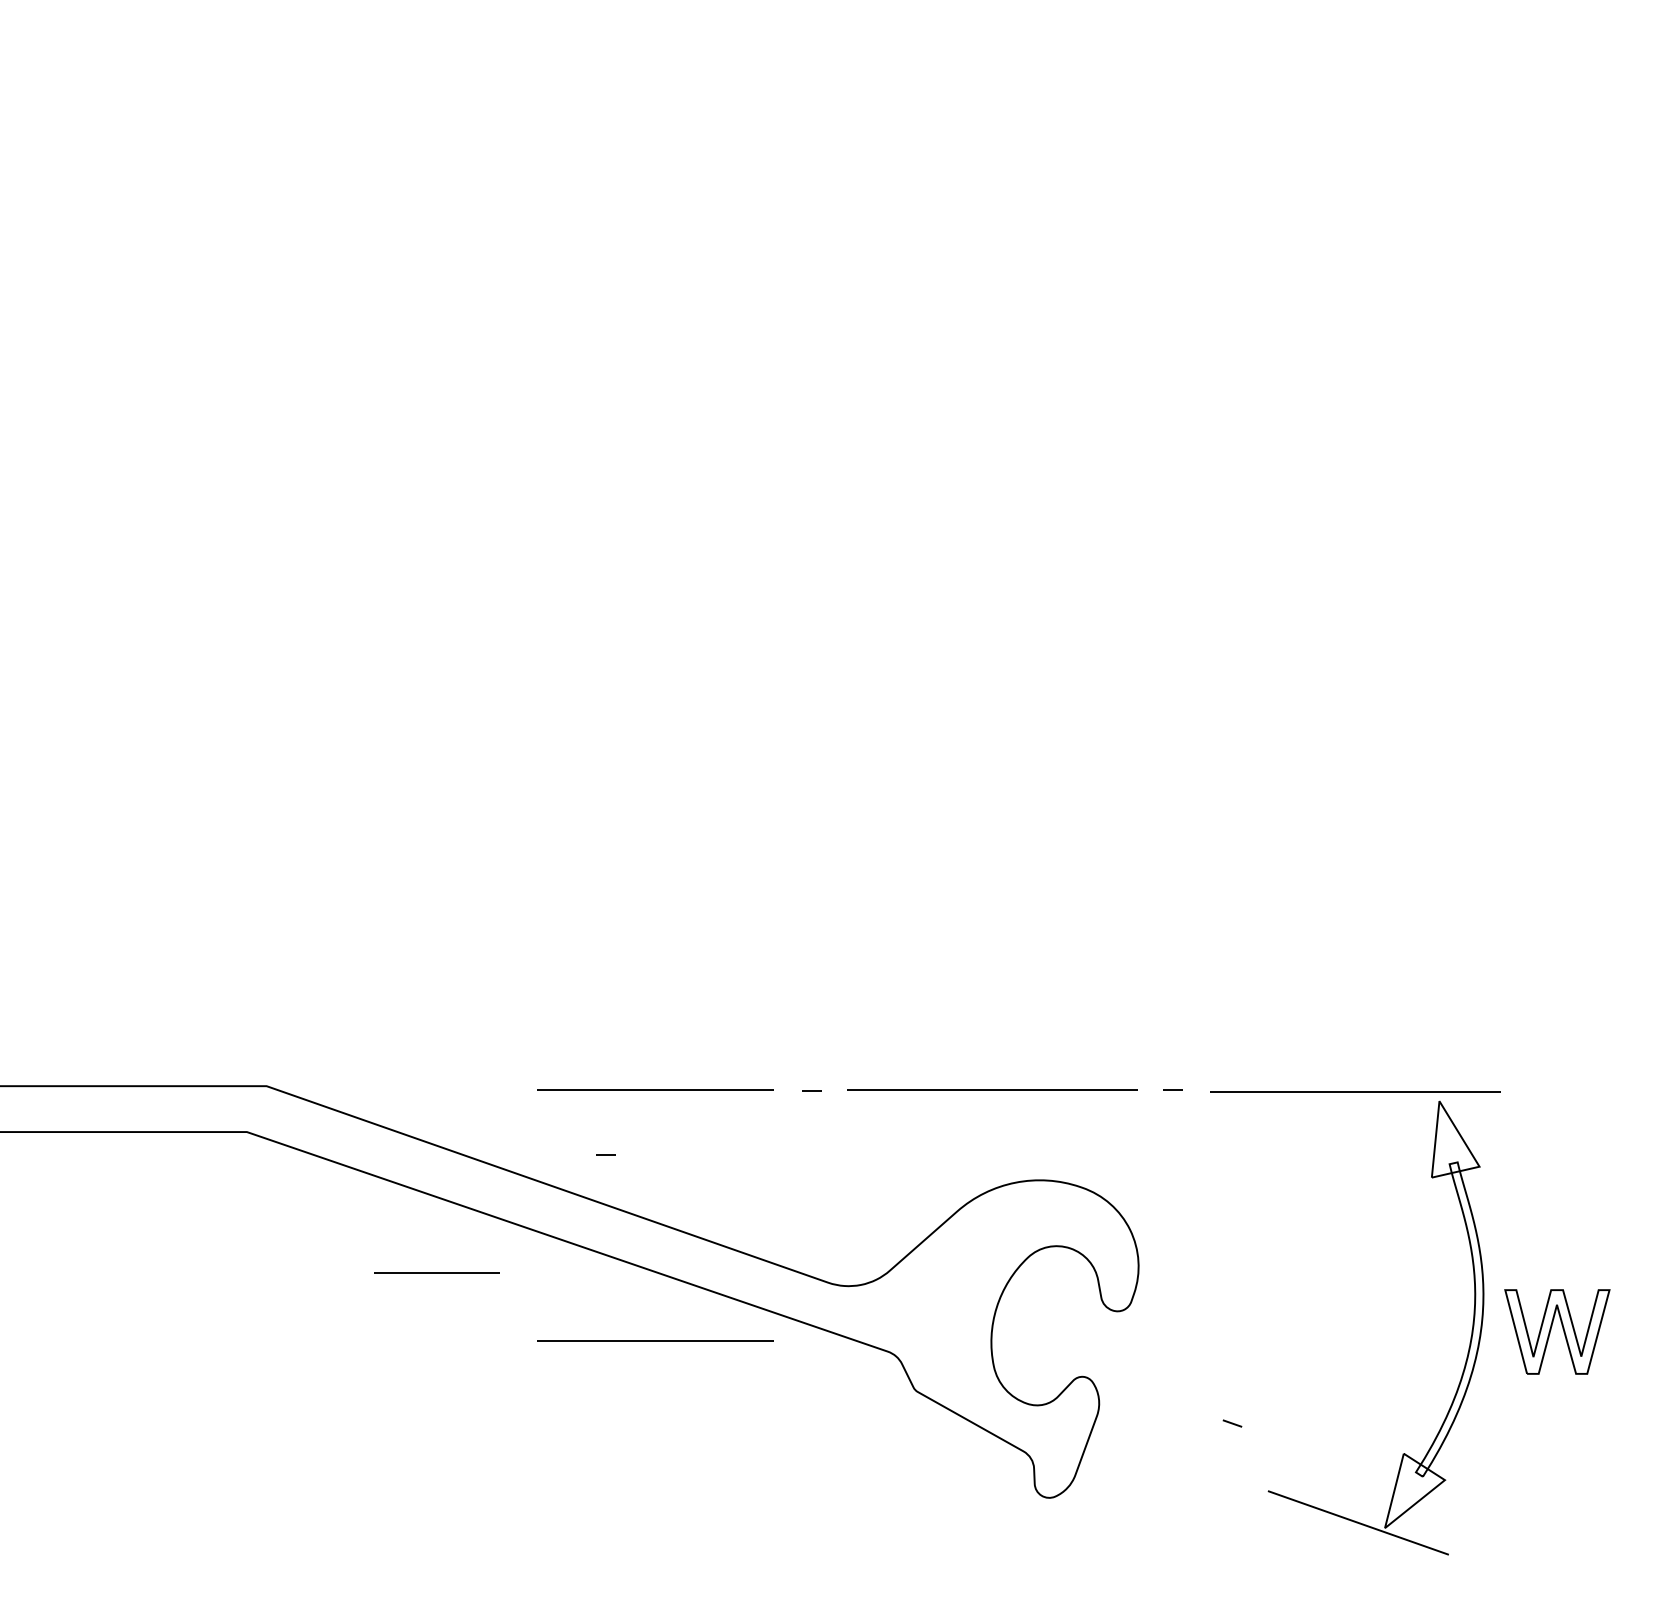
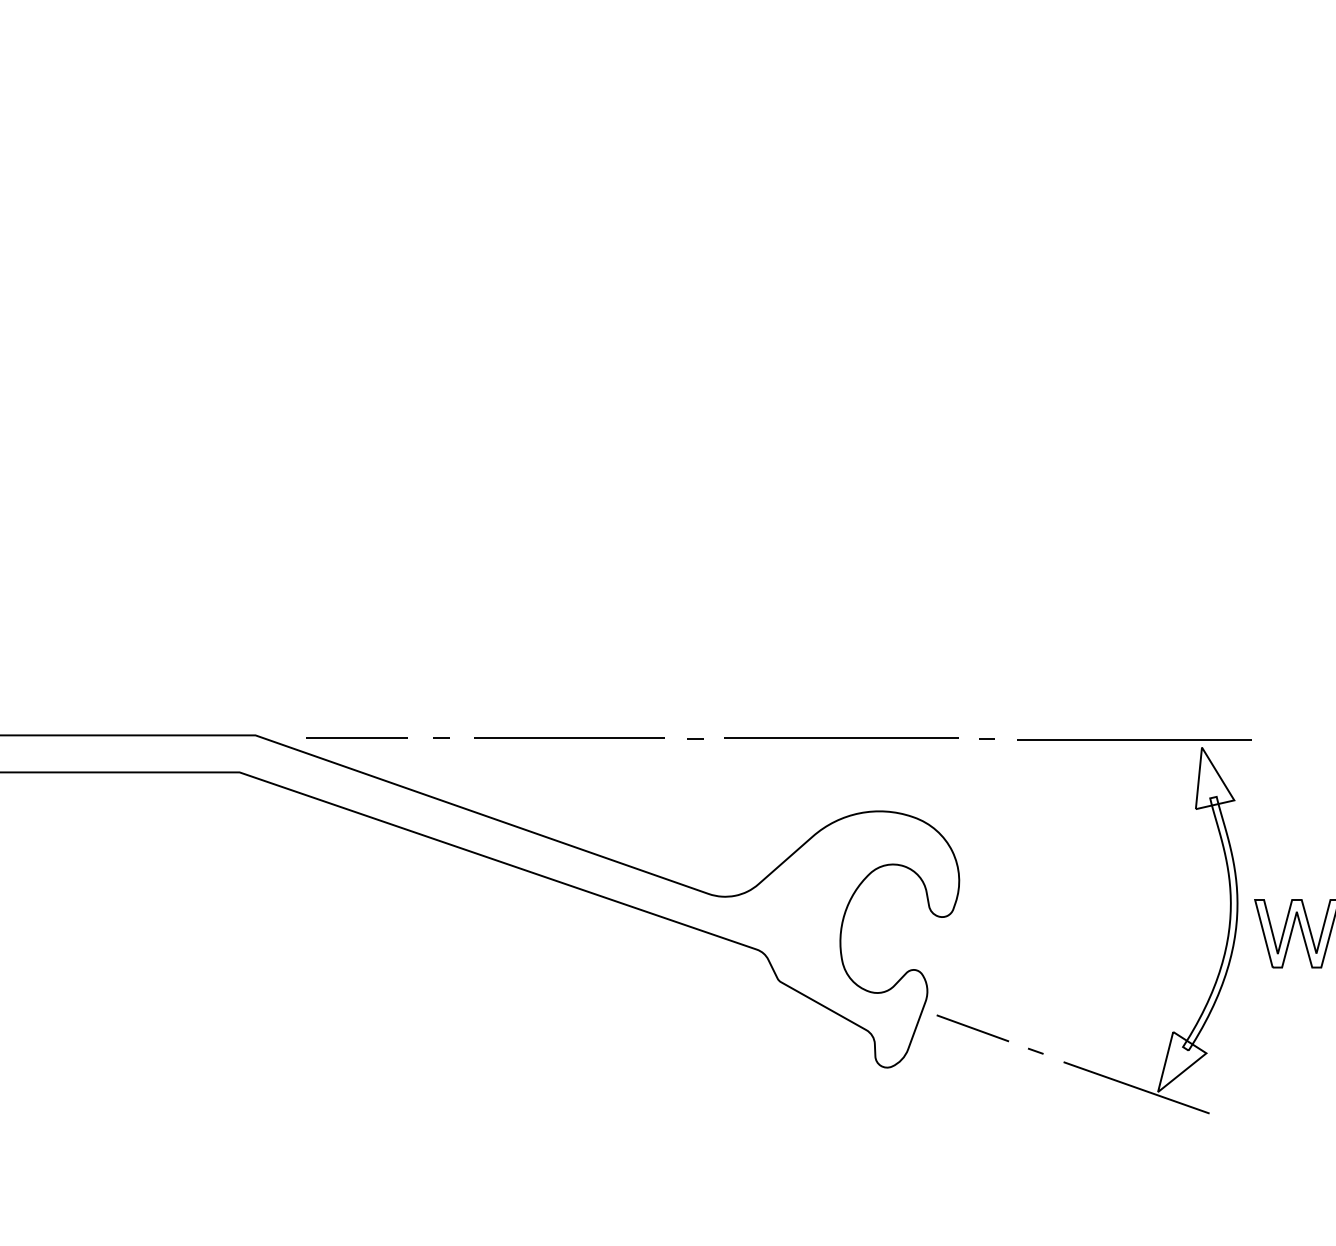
line: (605, 1154) -> (441, 738), moved
line: (436, 1272) -> (356, 738), moved
line: (655, 1340) -> (569, 940), removed
line: (1232, 1423) -> (1035, 1051), moved
line: (1155, 1449) -> (972, 1028), added

